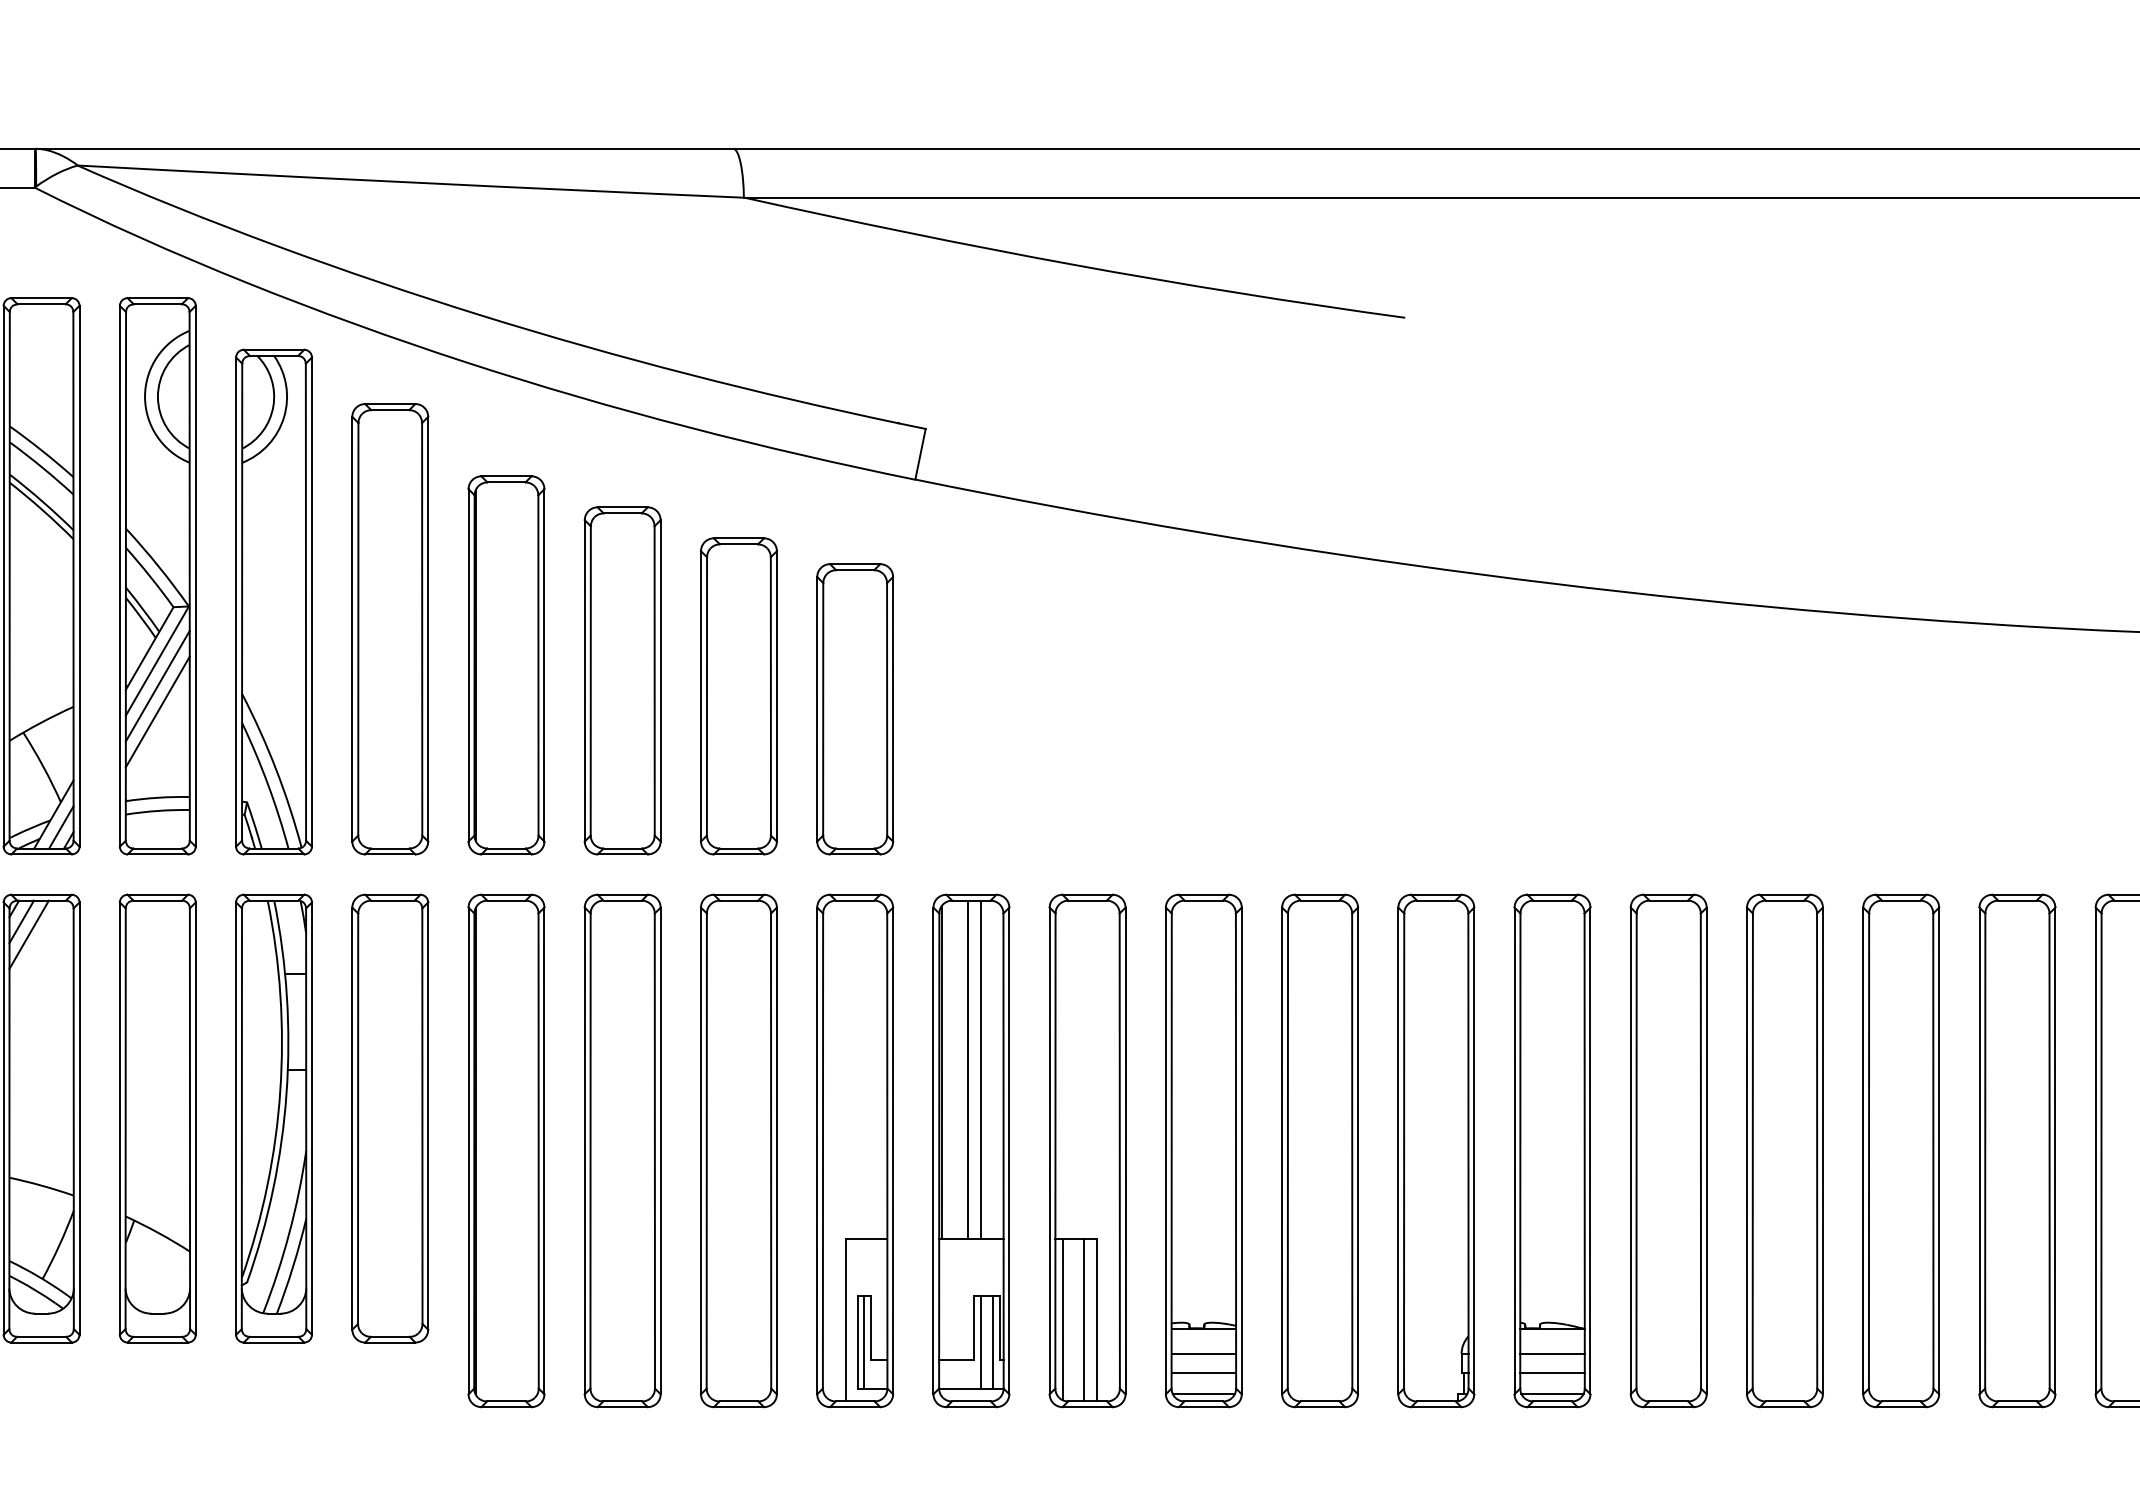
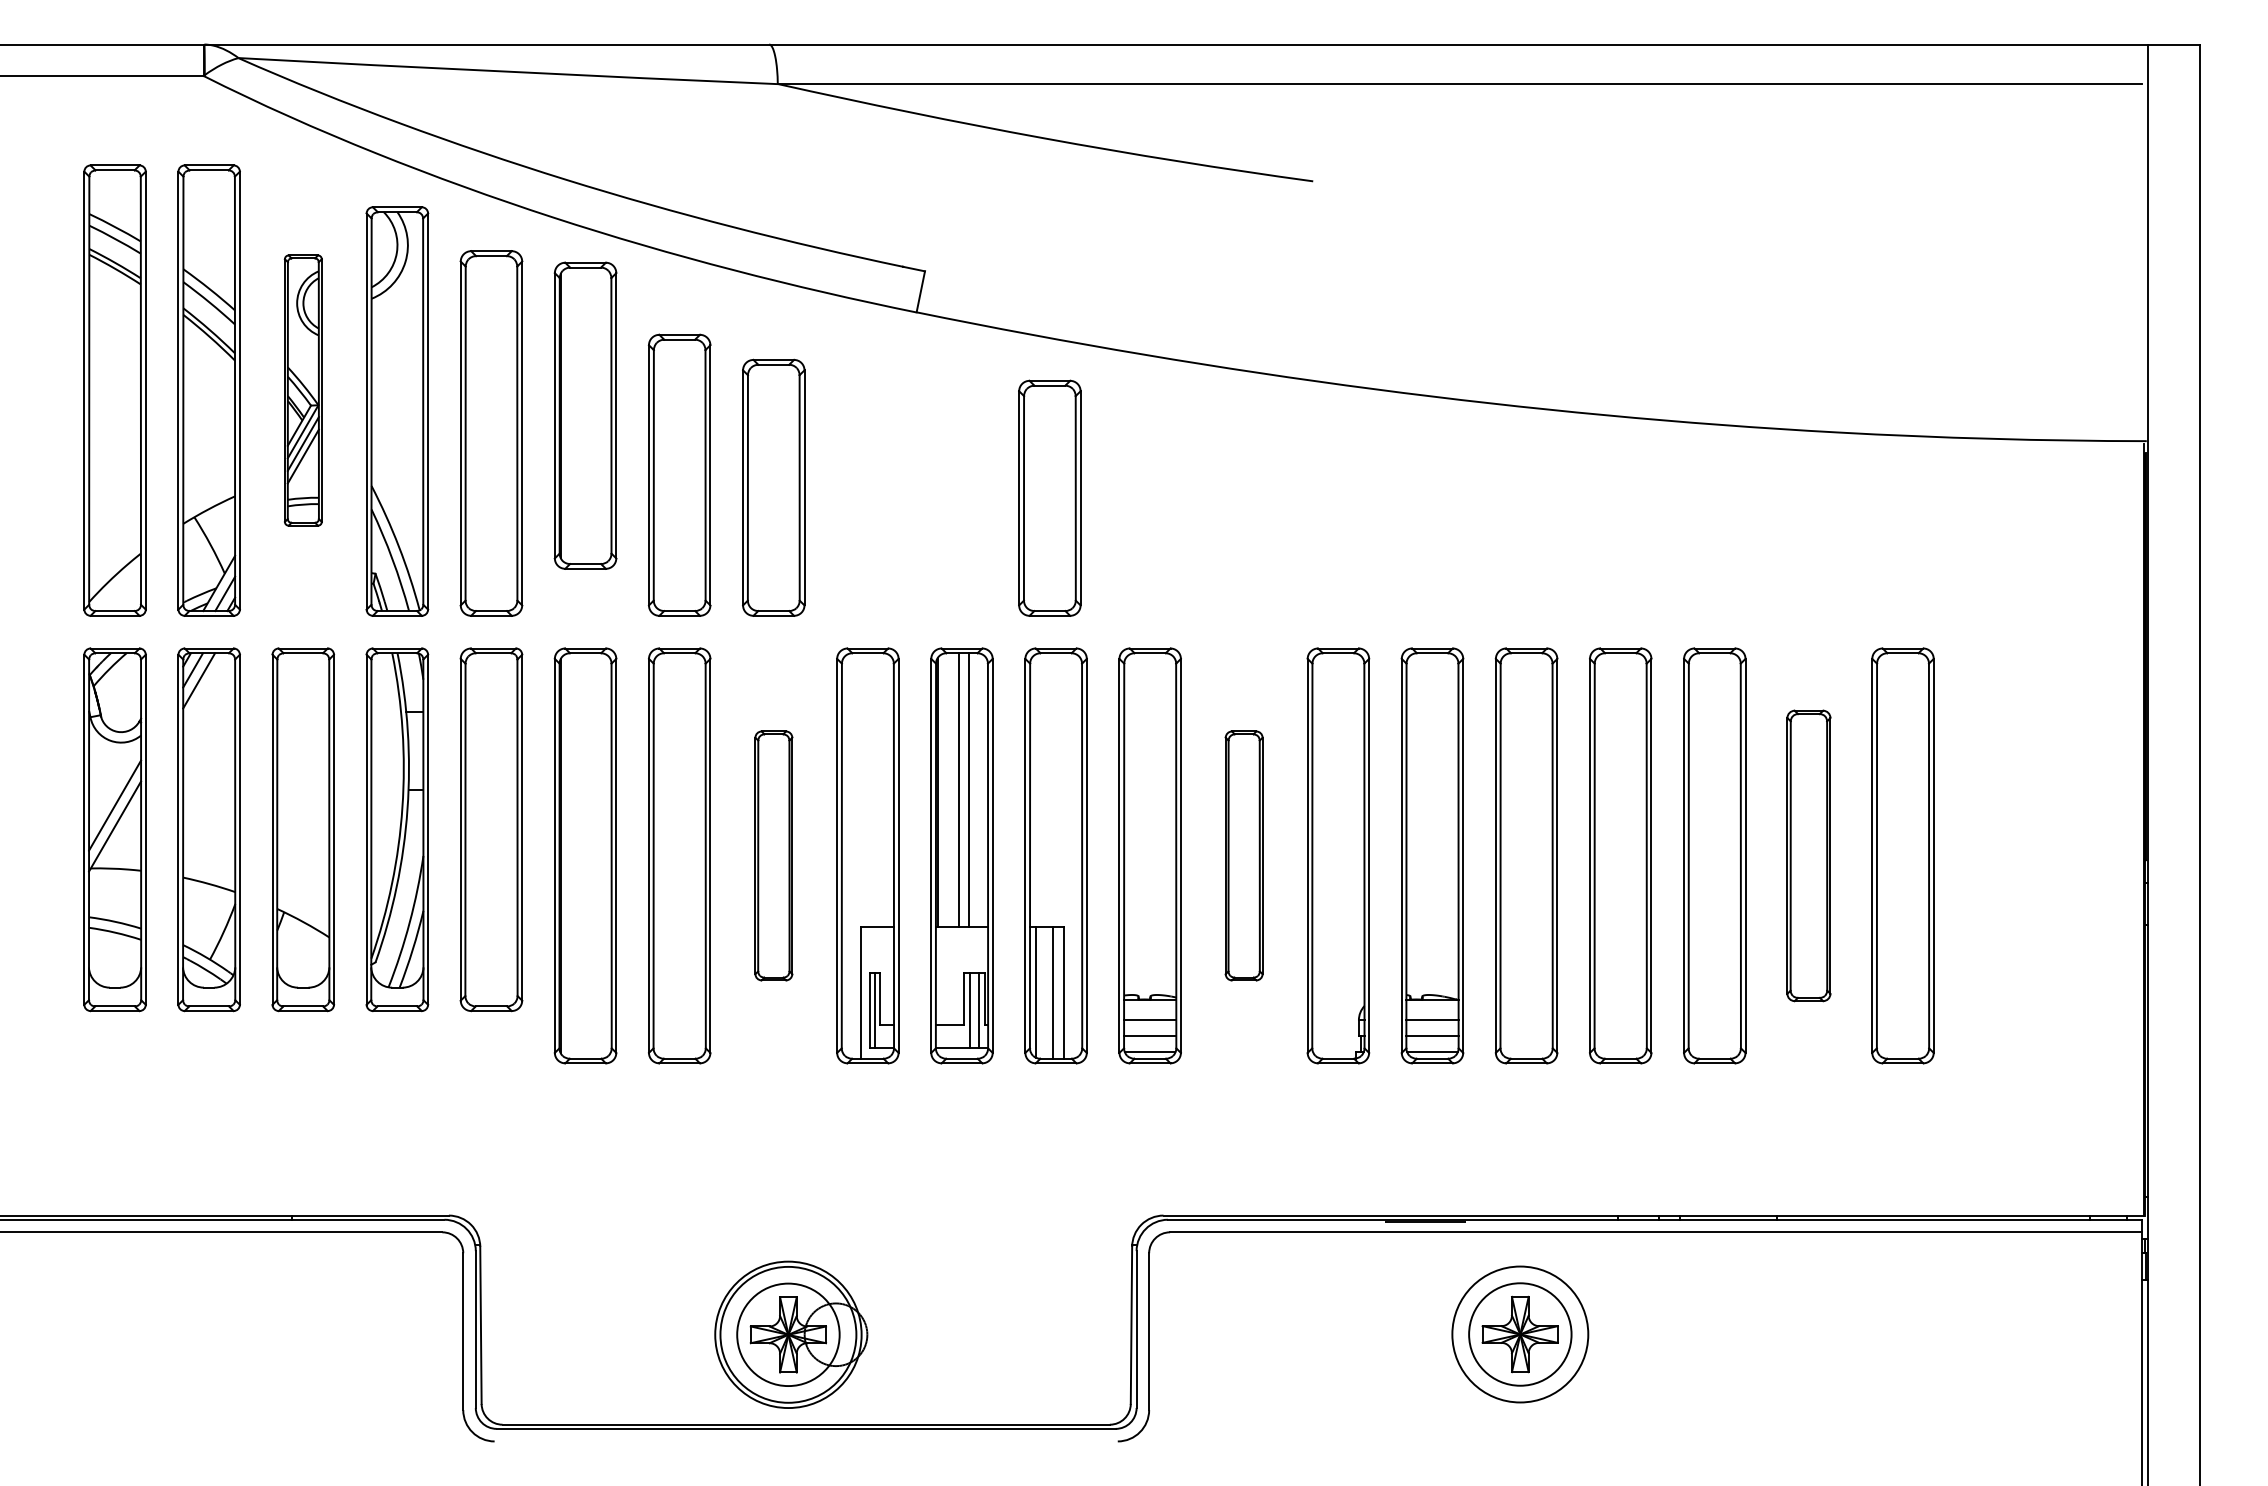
part: (158, 576) -> (303, 390), size x0.6
part: (506, 665) -> (585, 415), moved
part: (854, 708) -> (1049, 497), moved
part: (738, 1150) -> (773, 855), size x0.6
part: (1319, 1150) -> (1243, 855), size x0.6
part: (2016, 1150) -> (1808, 855), size x0.7

